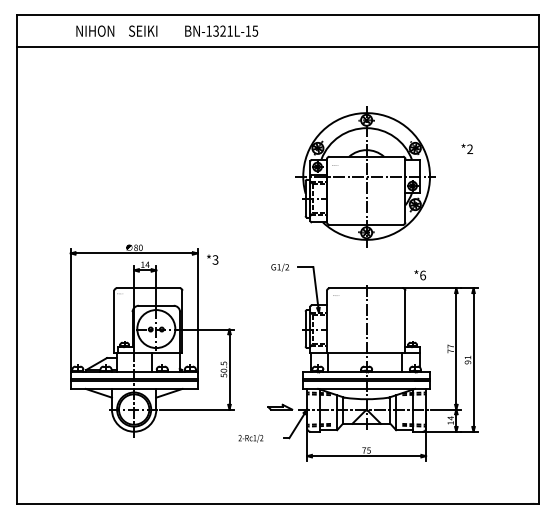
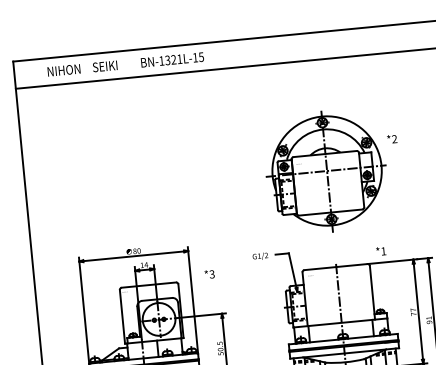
text: (167, 30) -> (125, 63), moved
text: (467, 148) -> (392, 138), moved
text: (212, 259) -> (209, 274), moved
text: (423, 275) -> (384, 251), *6 -> *1

